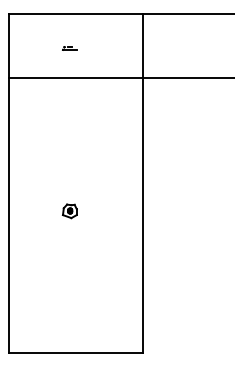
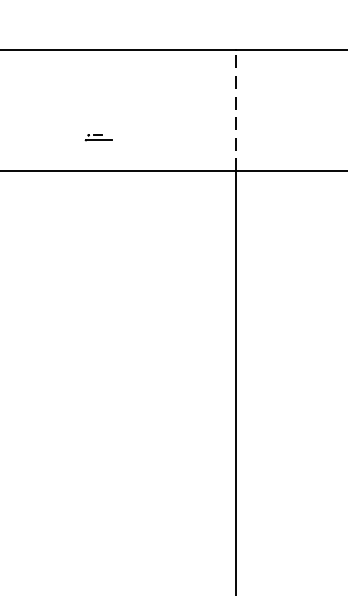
line: (143, 45) -> (236, 109), solid -> dashed
part: (69, 48) -> (98, 137), moved
part: (69, 211) -> (98, 419), removed

